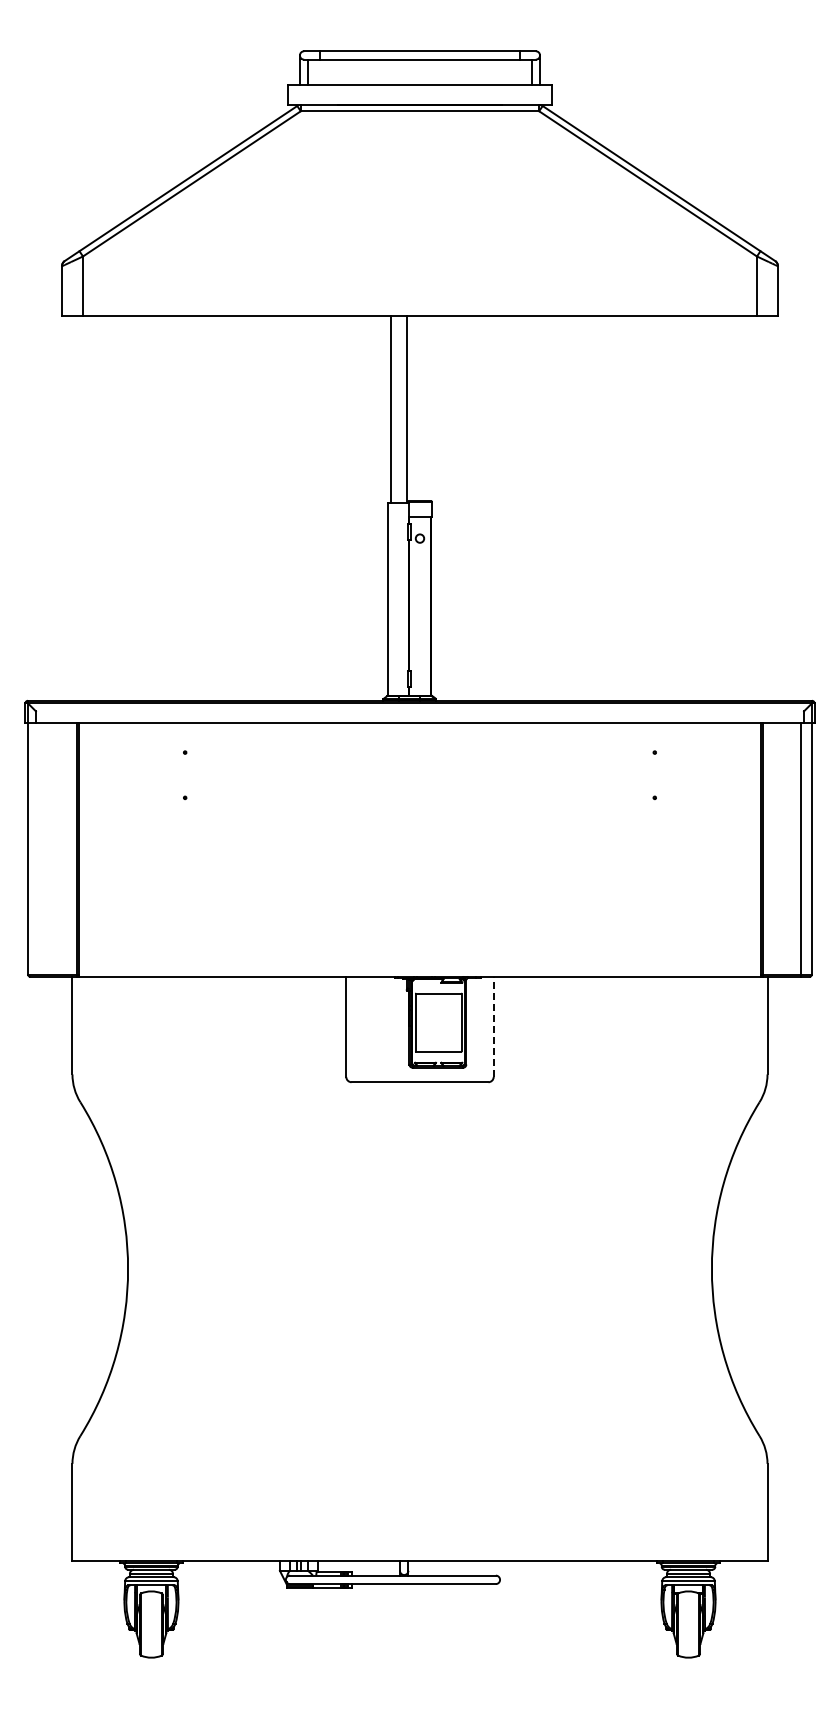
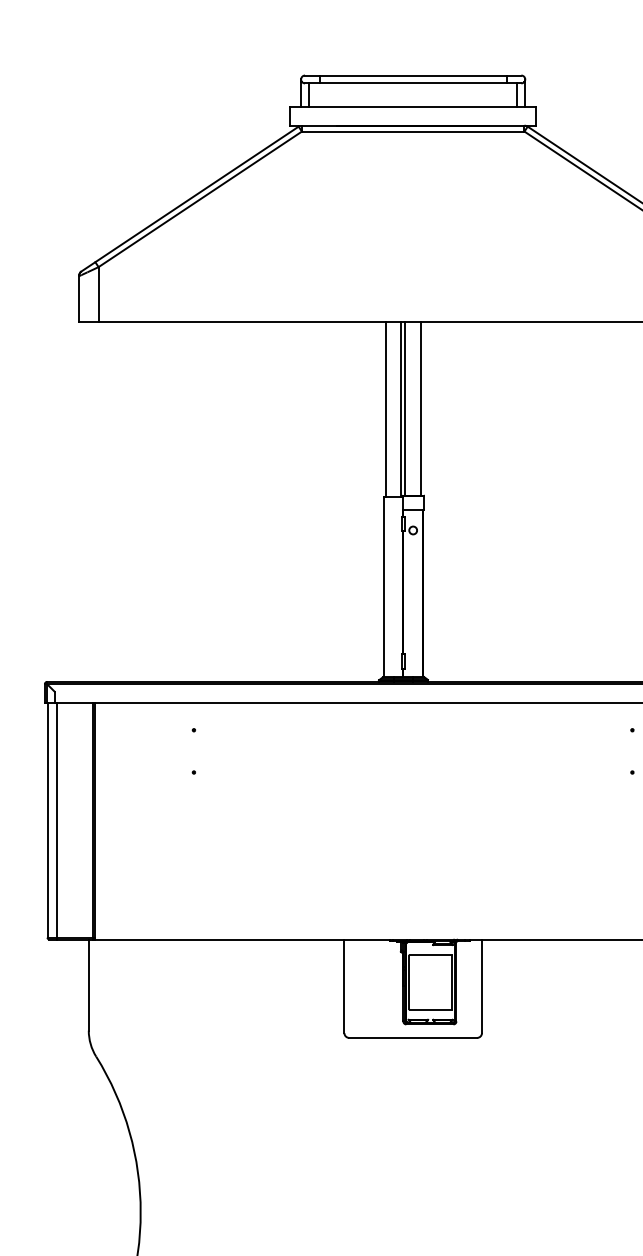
line: (411, 408) -> (405, 409), added
line: (428, 408) -> (421, 409), added
line: (38, 849) -> (57, 820), added
line: (493, 1026) -> (481, 985), dashed -> solid

